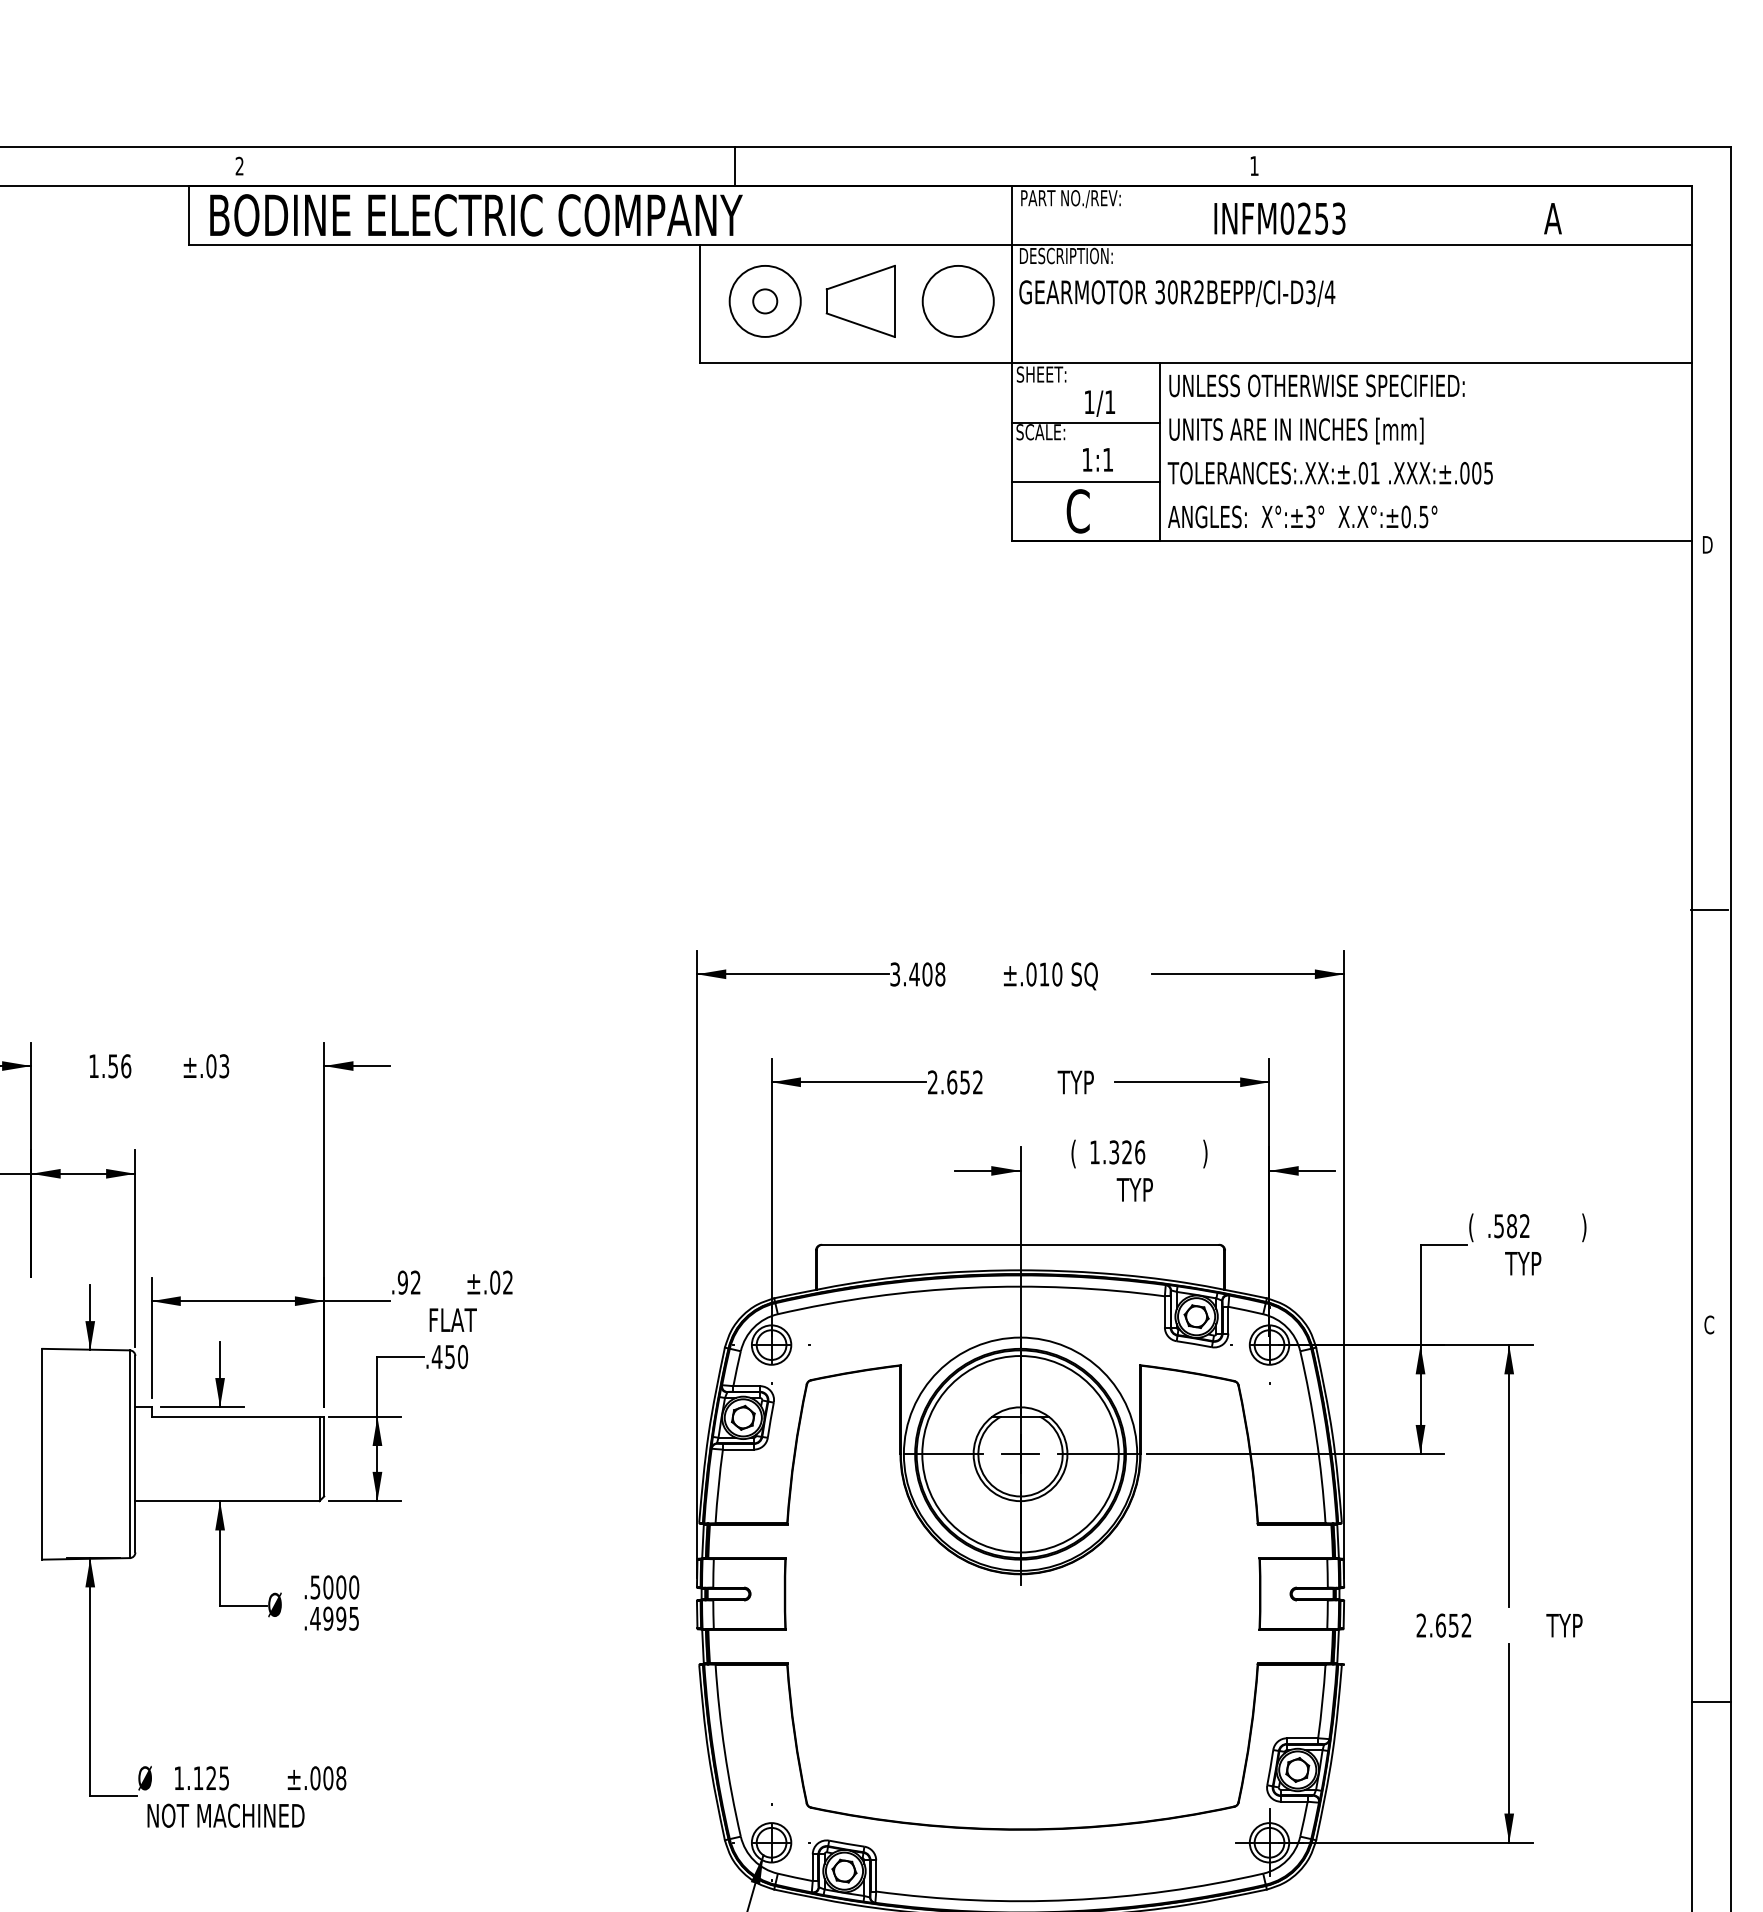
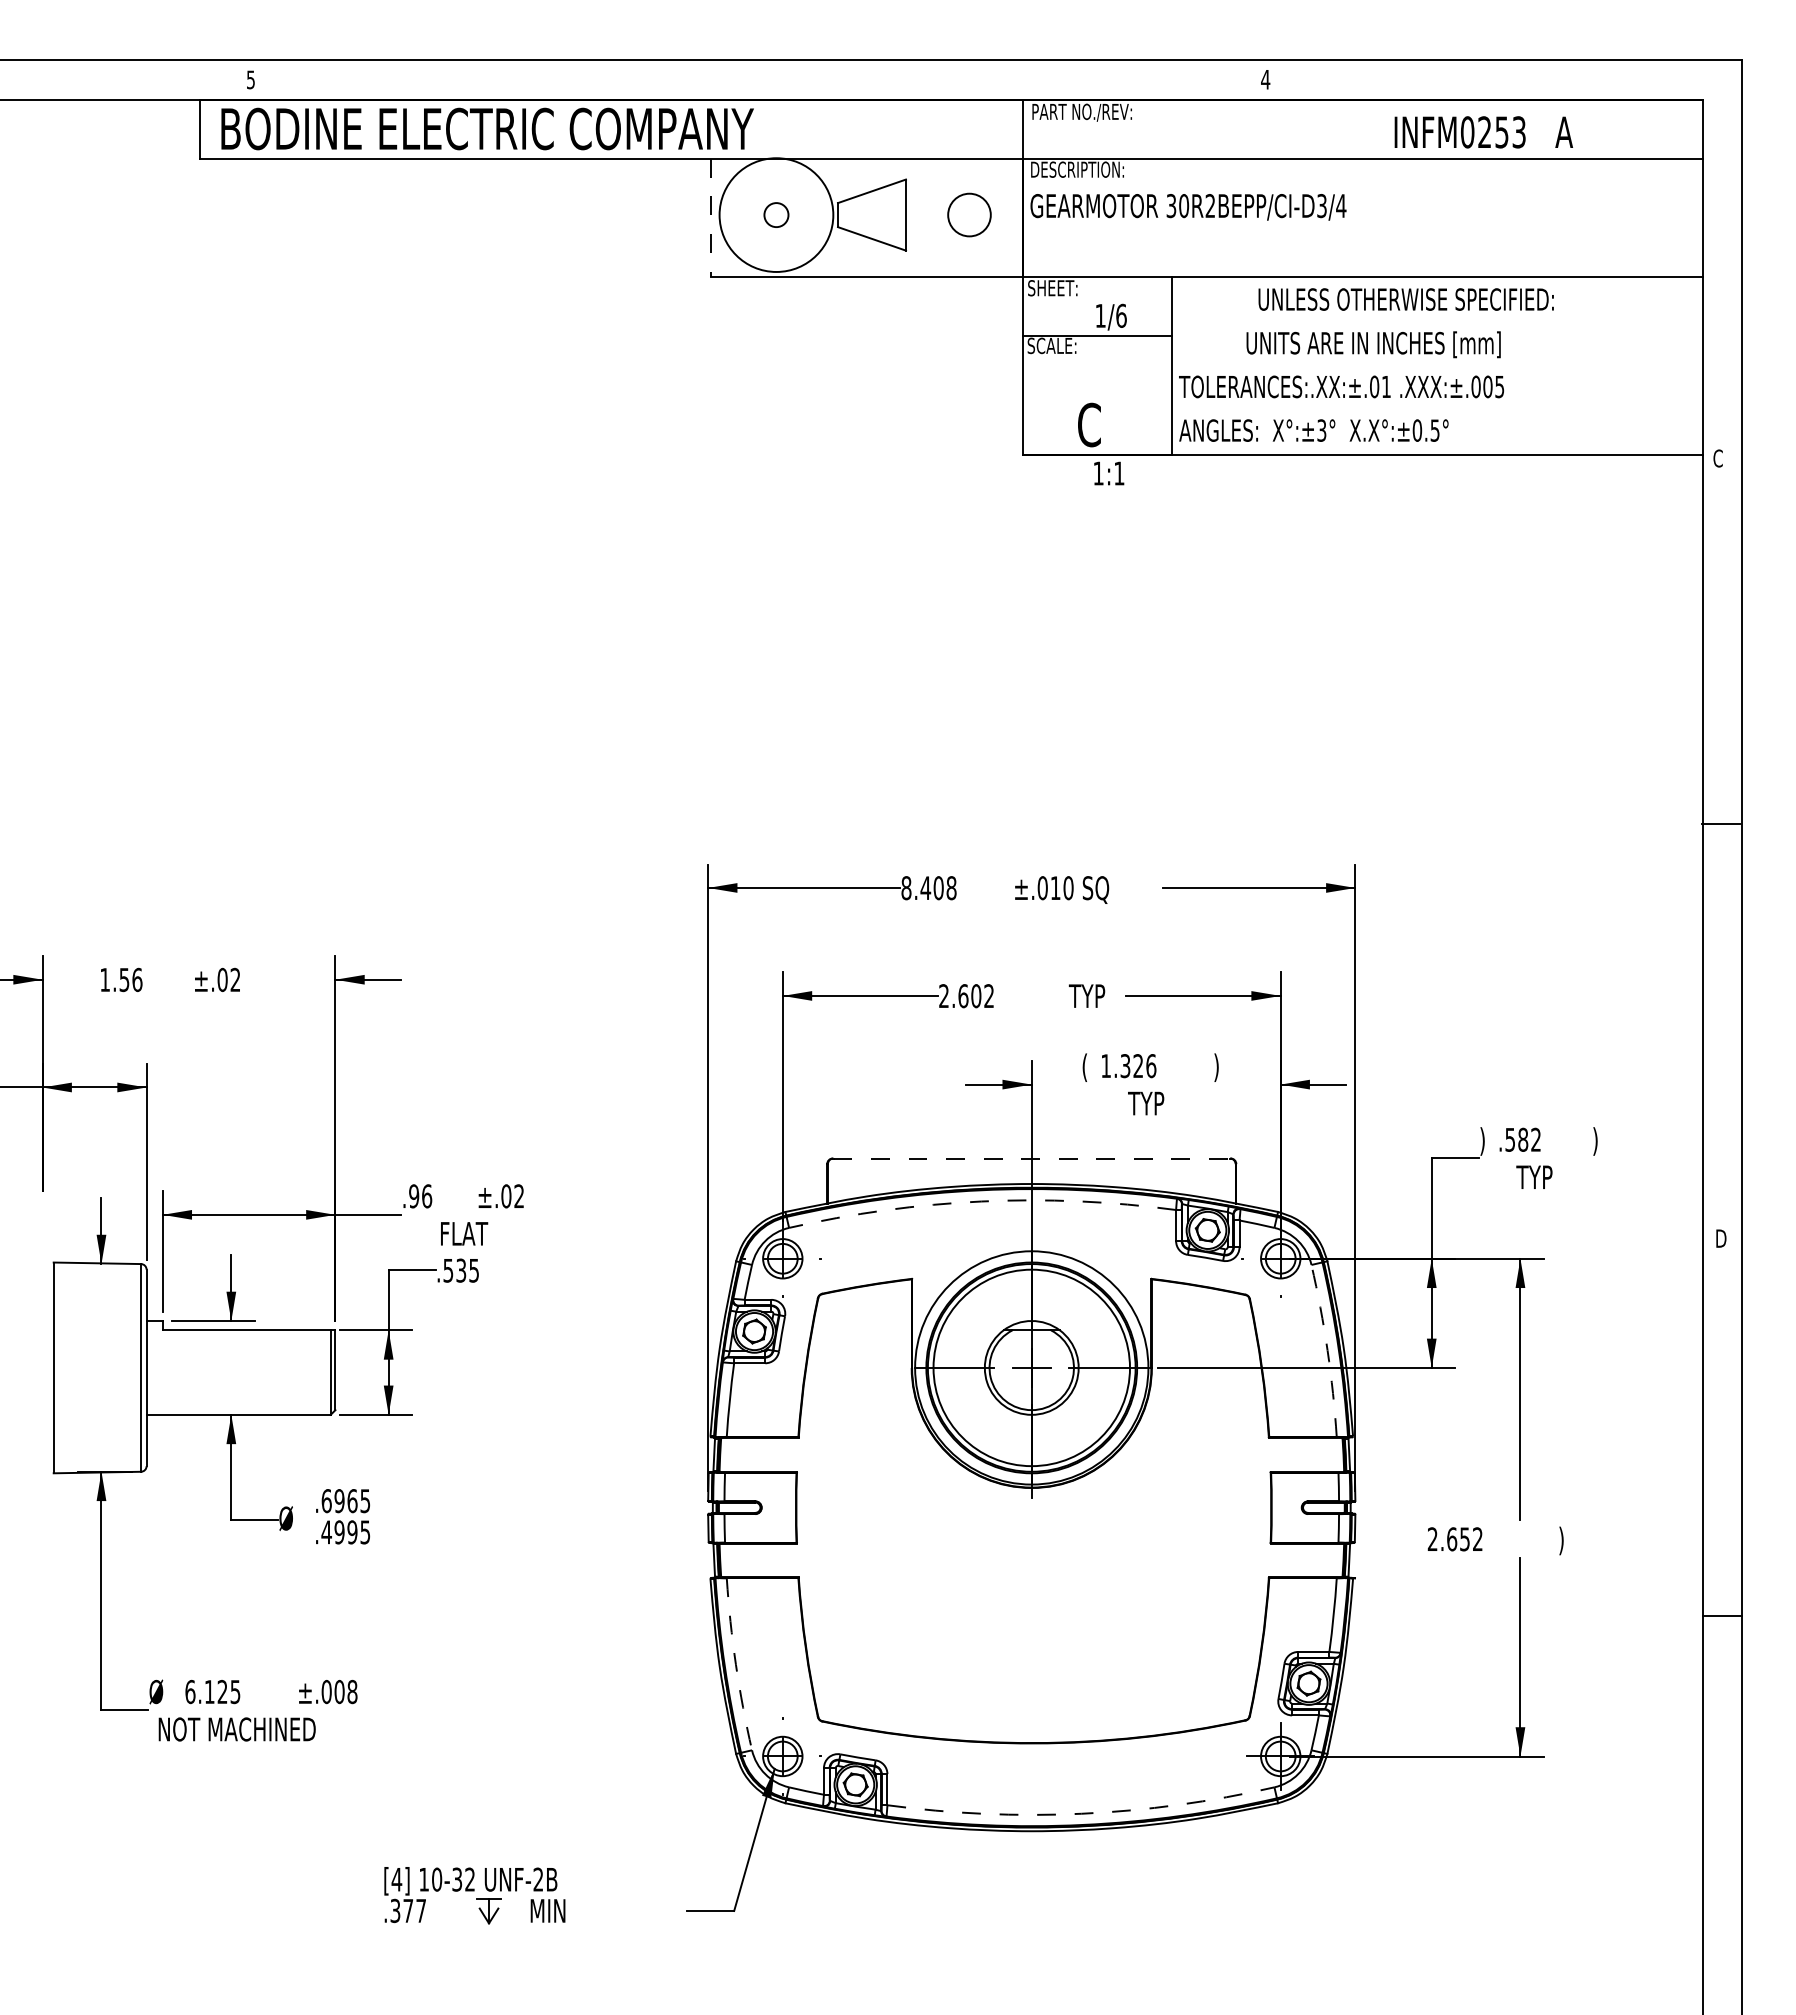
text: (239, 165) -> (250, 79), 2 -> 5
line: (735, 165) -> (746, 79), removed
text: (1254, 165) -> (1265, 79), 1 -> 4
text: (1279, 218) -> (1459, 132), moved
circle: (765, 300) -> (776, 214), size x1.6
circle: (958, 300) -> (969, 214), size x0.6
line: (699, 304) -> (710, 218), solid -> dashed
text: (1316, 385) -> (1405, 299), moved
text: (1110, 401) -> (1121, 315), 1/1 -> 1/6
text: (1296, 430) -> (1373, 344), moved
text: (1098, 459) -> (1109, 473), moved
line: (1086, 481) -> (1097, 395), removed
text: (1707, 544) -> (1718, 458), D -> C
text: (895, 974) -> (906, 888), 3.408 -> 8.408
text: (224, 1066) -> (235, 980), ±.03 -> ±.02
text: (965, 1082) -> (976, 996), 2.652 -> 2.602
text: (1471, 1227) -> (1482, 1141), ( -> )
line: (1021, 1244) -> (1032, 1158), solid -> dashed
text: (416, 1282) -> (427, 1196), .92 -> .96
arc: (970, 1287) -> (981, 1201), solid -> dashed
text: (1709, 1324) -> (1720, 1238), C -> D
text: (450, 1356) -> (461, 1270), .450 -> .535
arc: (1316, 1436) -> (1327, 1350), solid -> dashed
text: (334, 1587) -> (345, 1501), .5000 -> .6965
text: (1564, 1626) -> (1575, 1540), TYP -> )
arc: (724, 1750) -> (735, 1664), solid -> dashed
text: (179, 1777) -> (190, 1691), 1.125 -> 6.125
arc: (1070, 1899) -> (1081, 1813), solid -> dashed

